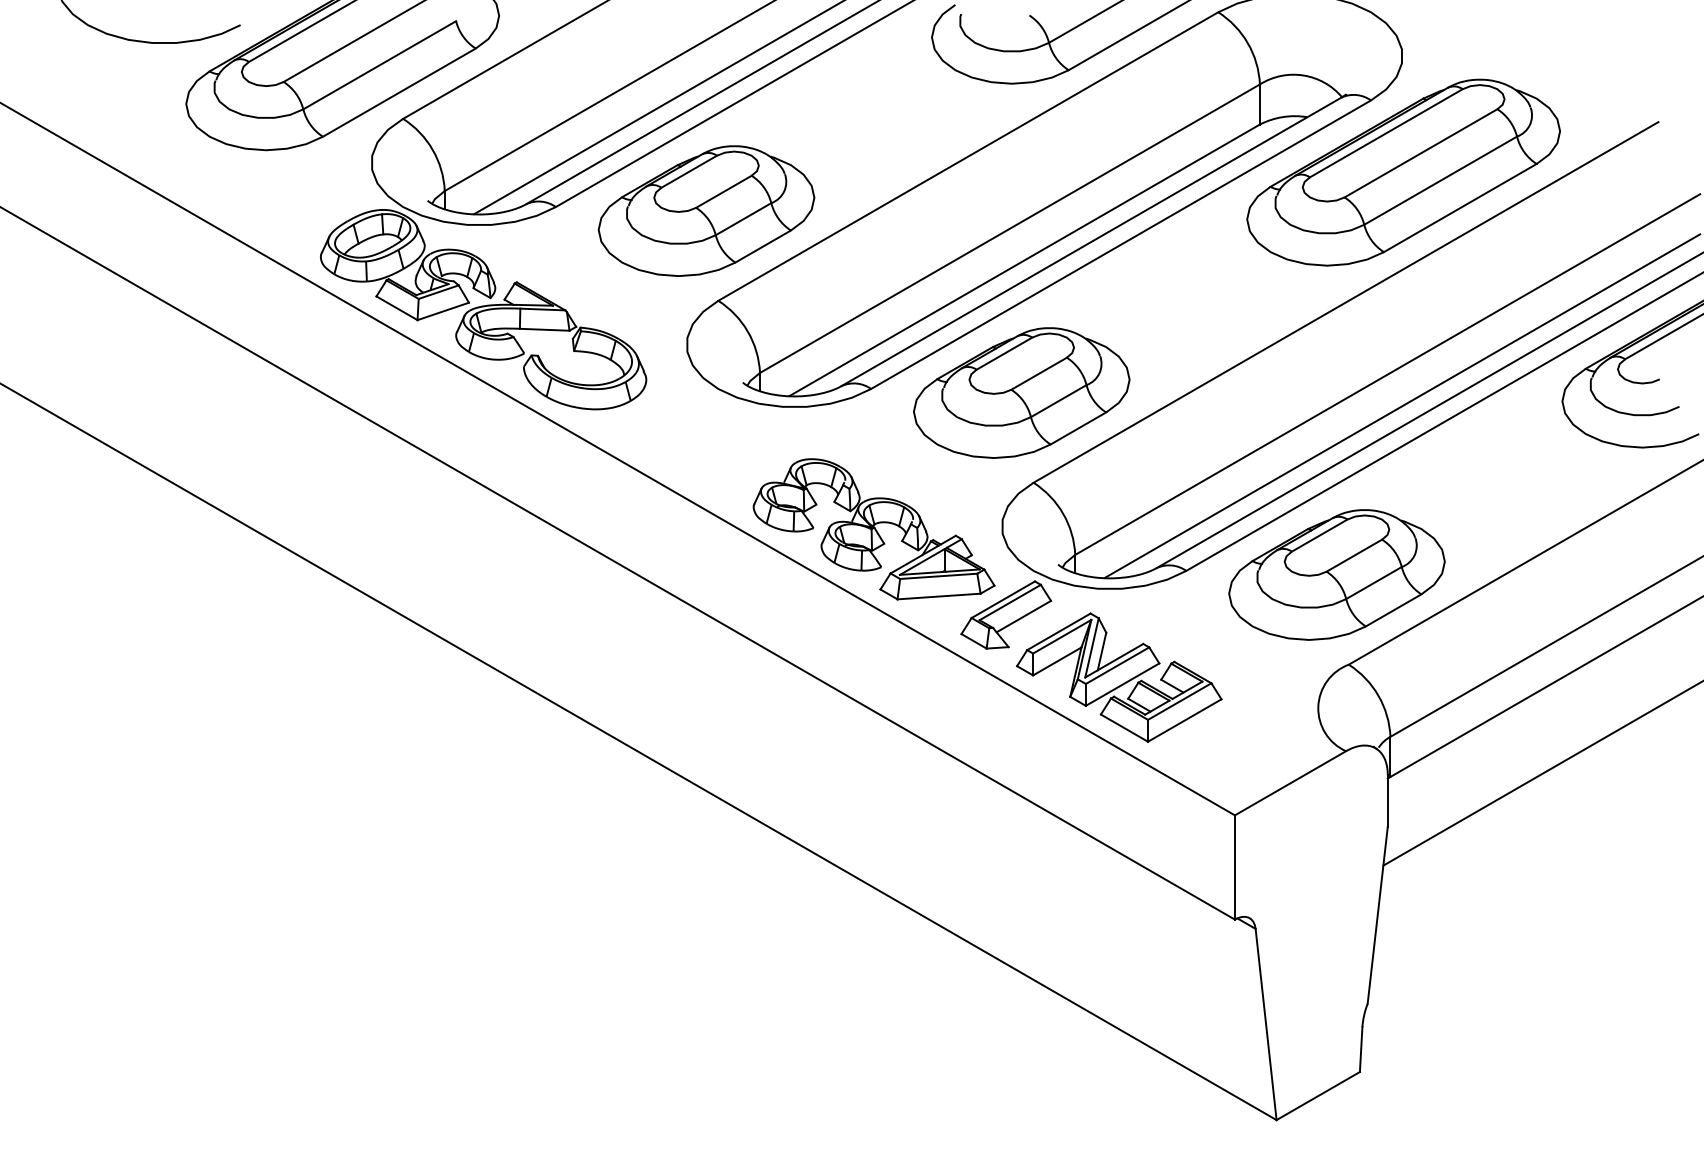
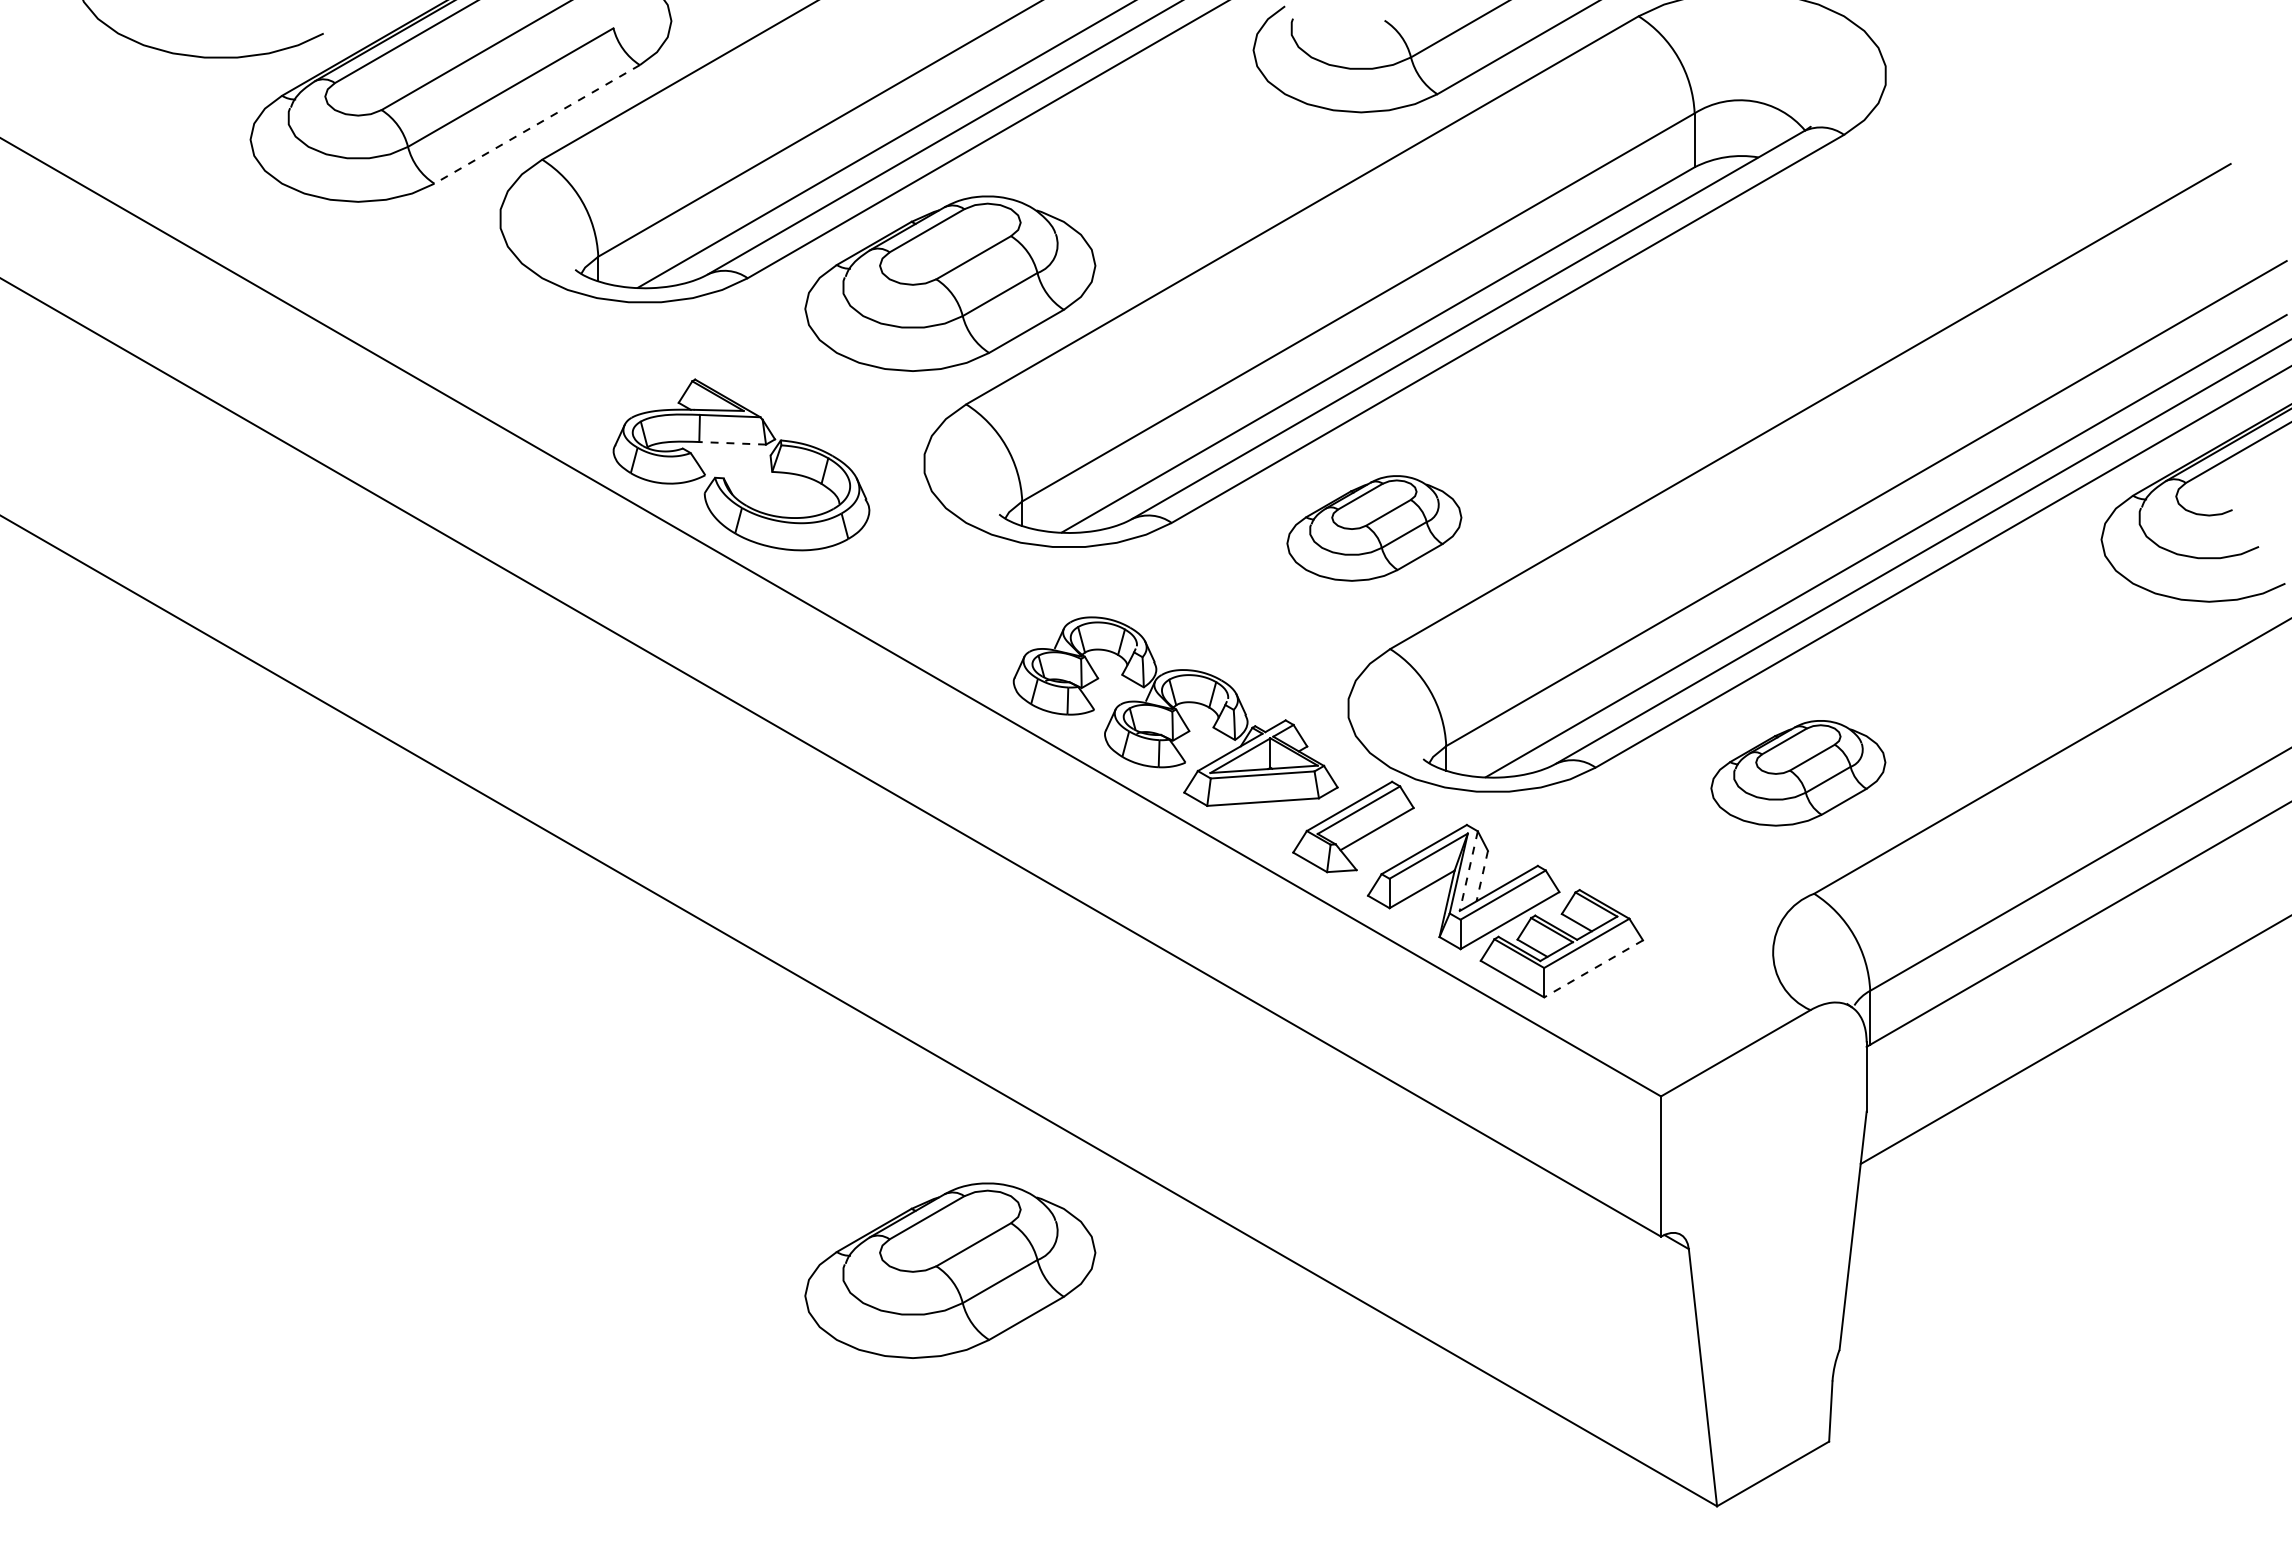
line: (399, 92) -> (537, 124), solid -> dashed
part: (1403, 172) -> (1887, 231), removed
part: (407, 265) -> (548, 356), removed
line: (544, 329) -> (732, 443), solid -> dashed
part: (1021, 393) -> (1374, 528), size x0.6
part: (1337, 575) -> (1798, 773), size x0.6
line: (1091, 648) -> (1468, 871), solid -> dashed
line: (1102, 651) -> (1482, 876), solid -> dashed
line: (1184, 720) -> (1593, 969), solid -> dashed
part: (706, 944) -> (950, 1270), added

